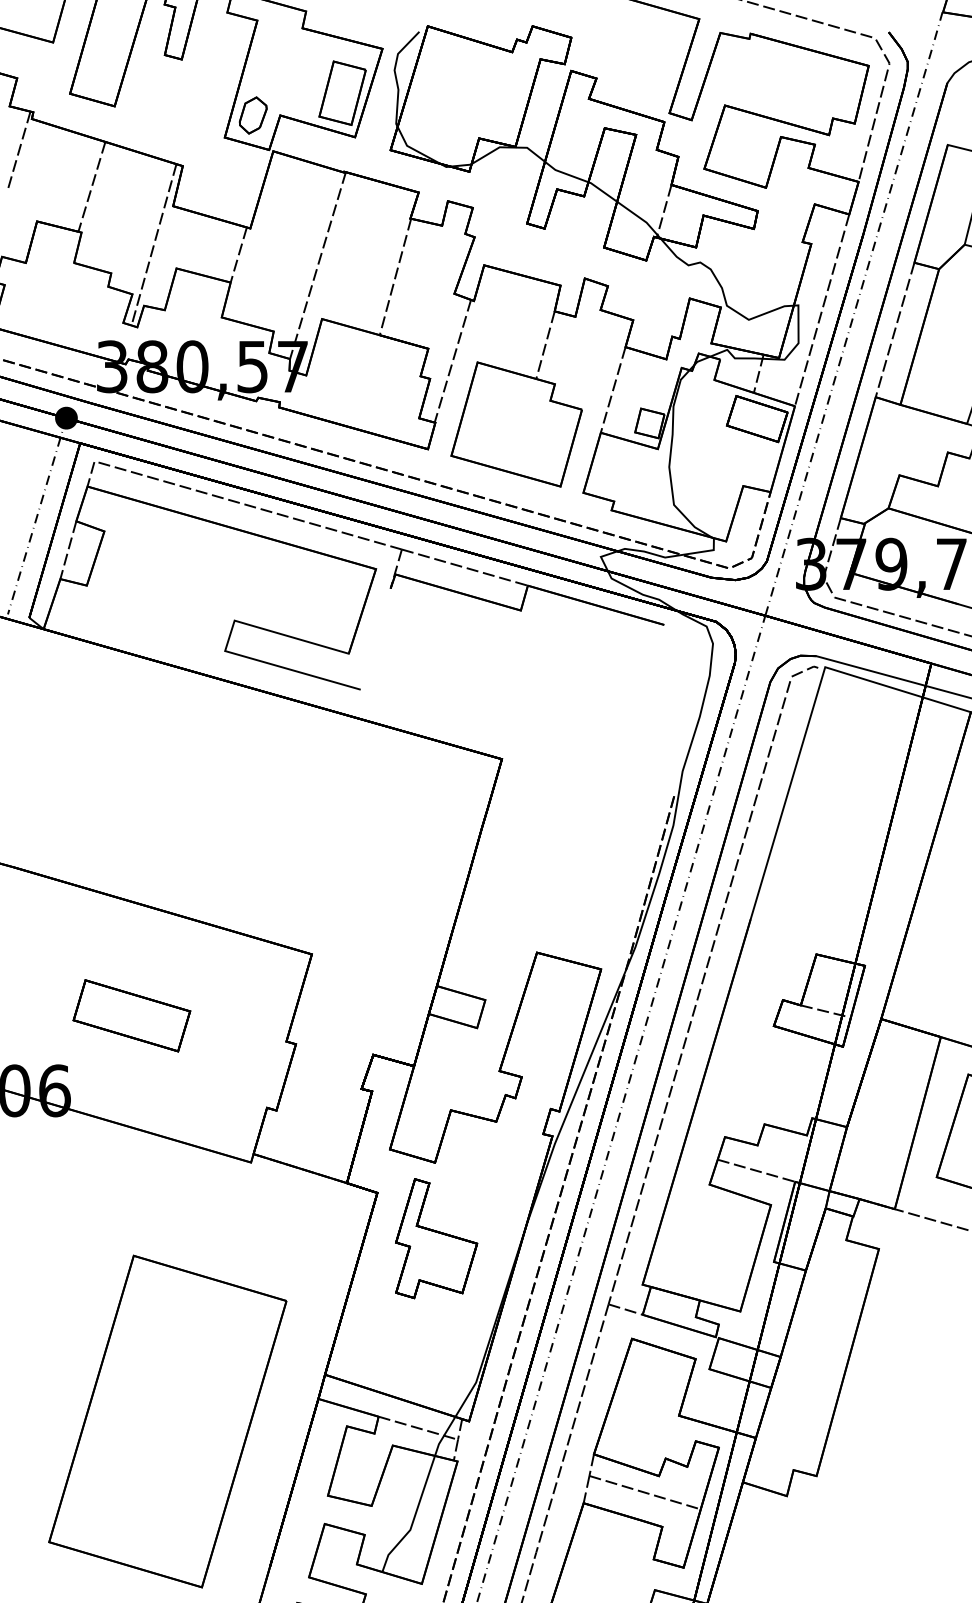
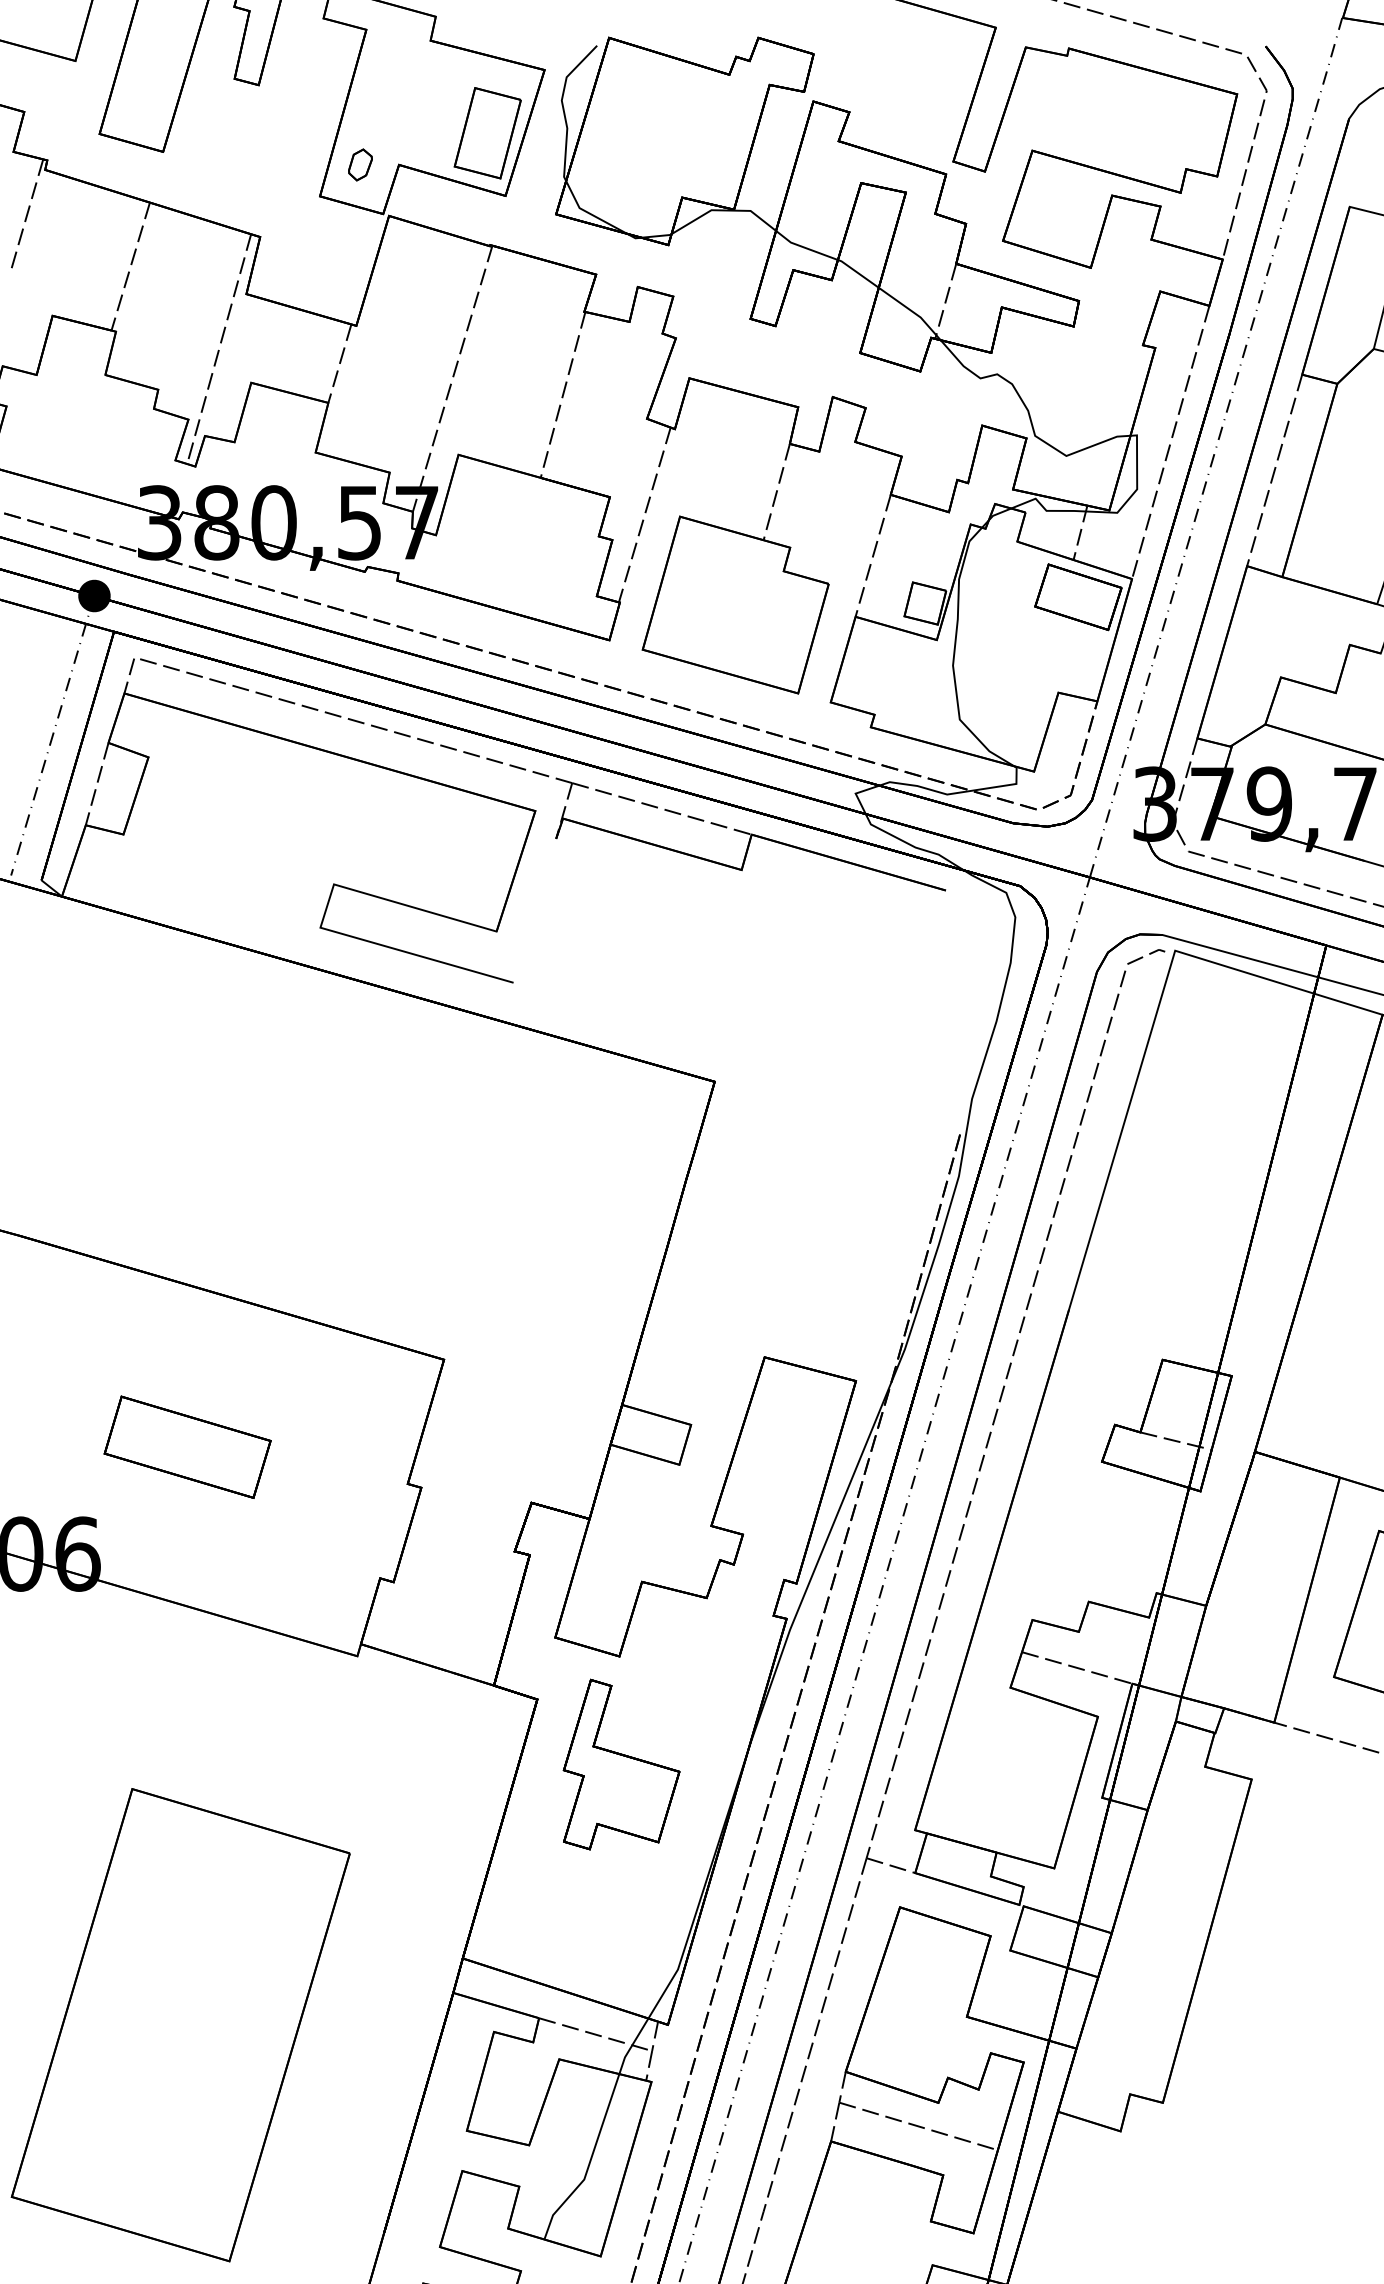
part: (253, 115) -> (360, 164), size x0.6
part: (167, 1421) -> (180, 2025), moved

